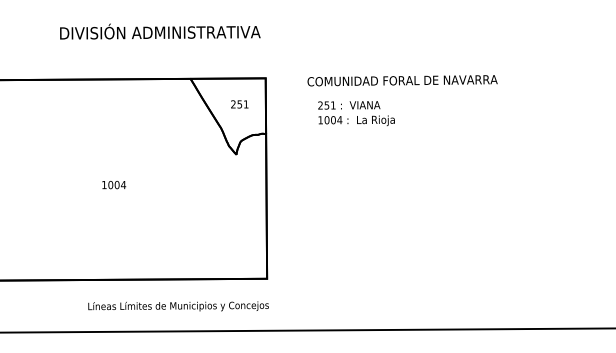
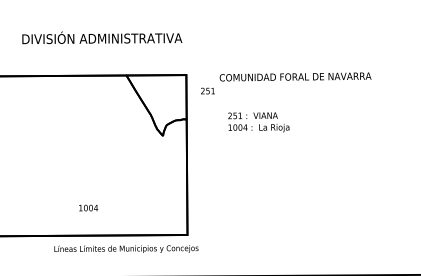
text: (239, 104) -> (207, 91), moved
text: (356, 113) -> (258, 122), moved
text: (114, 185) -> (88, 208), moved
text: (178, 306) -> (126, 249), moved

